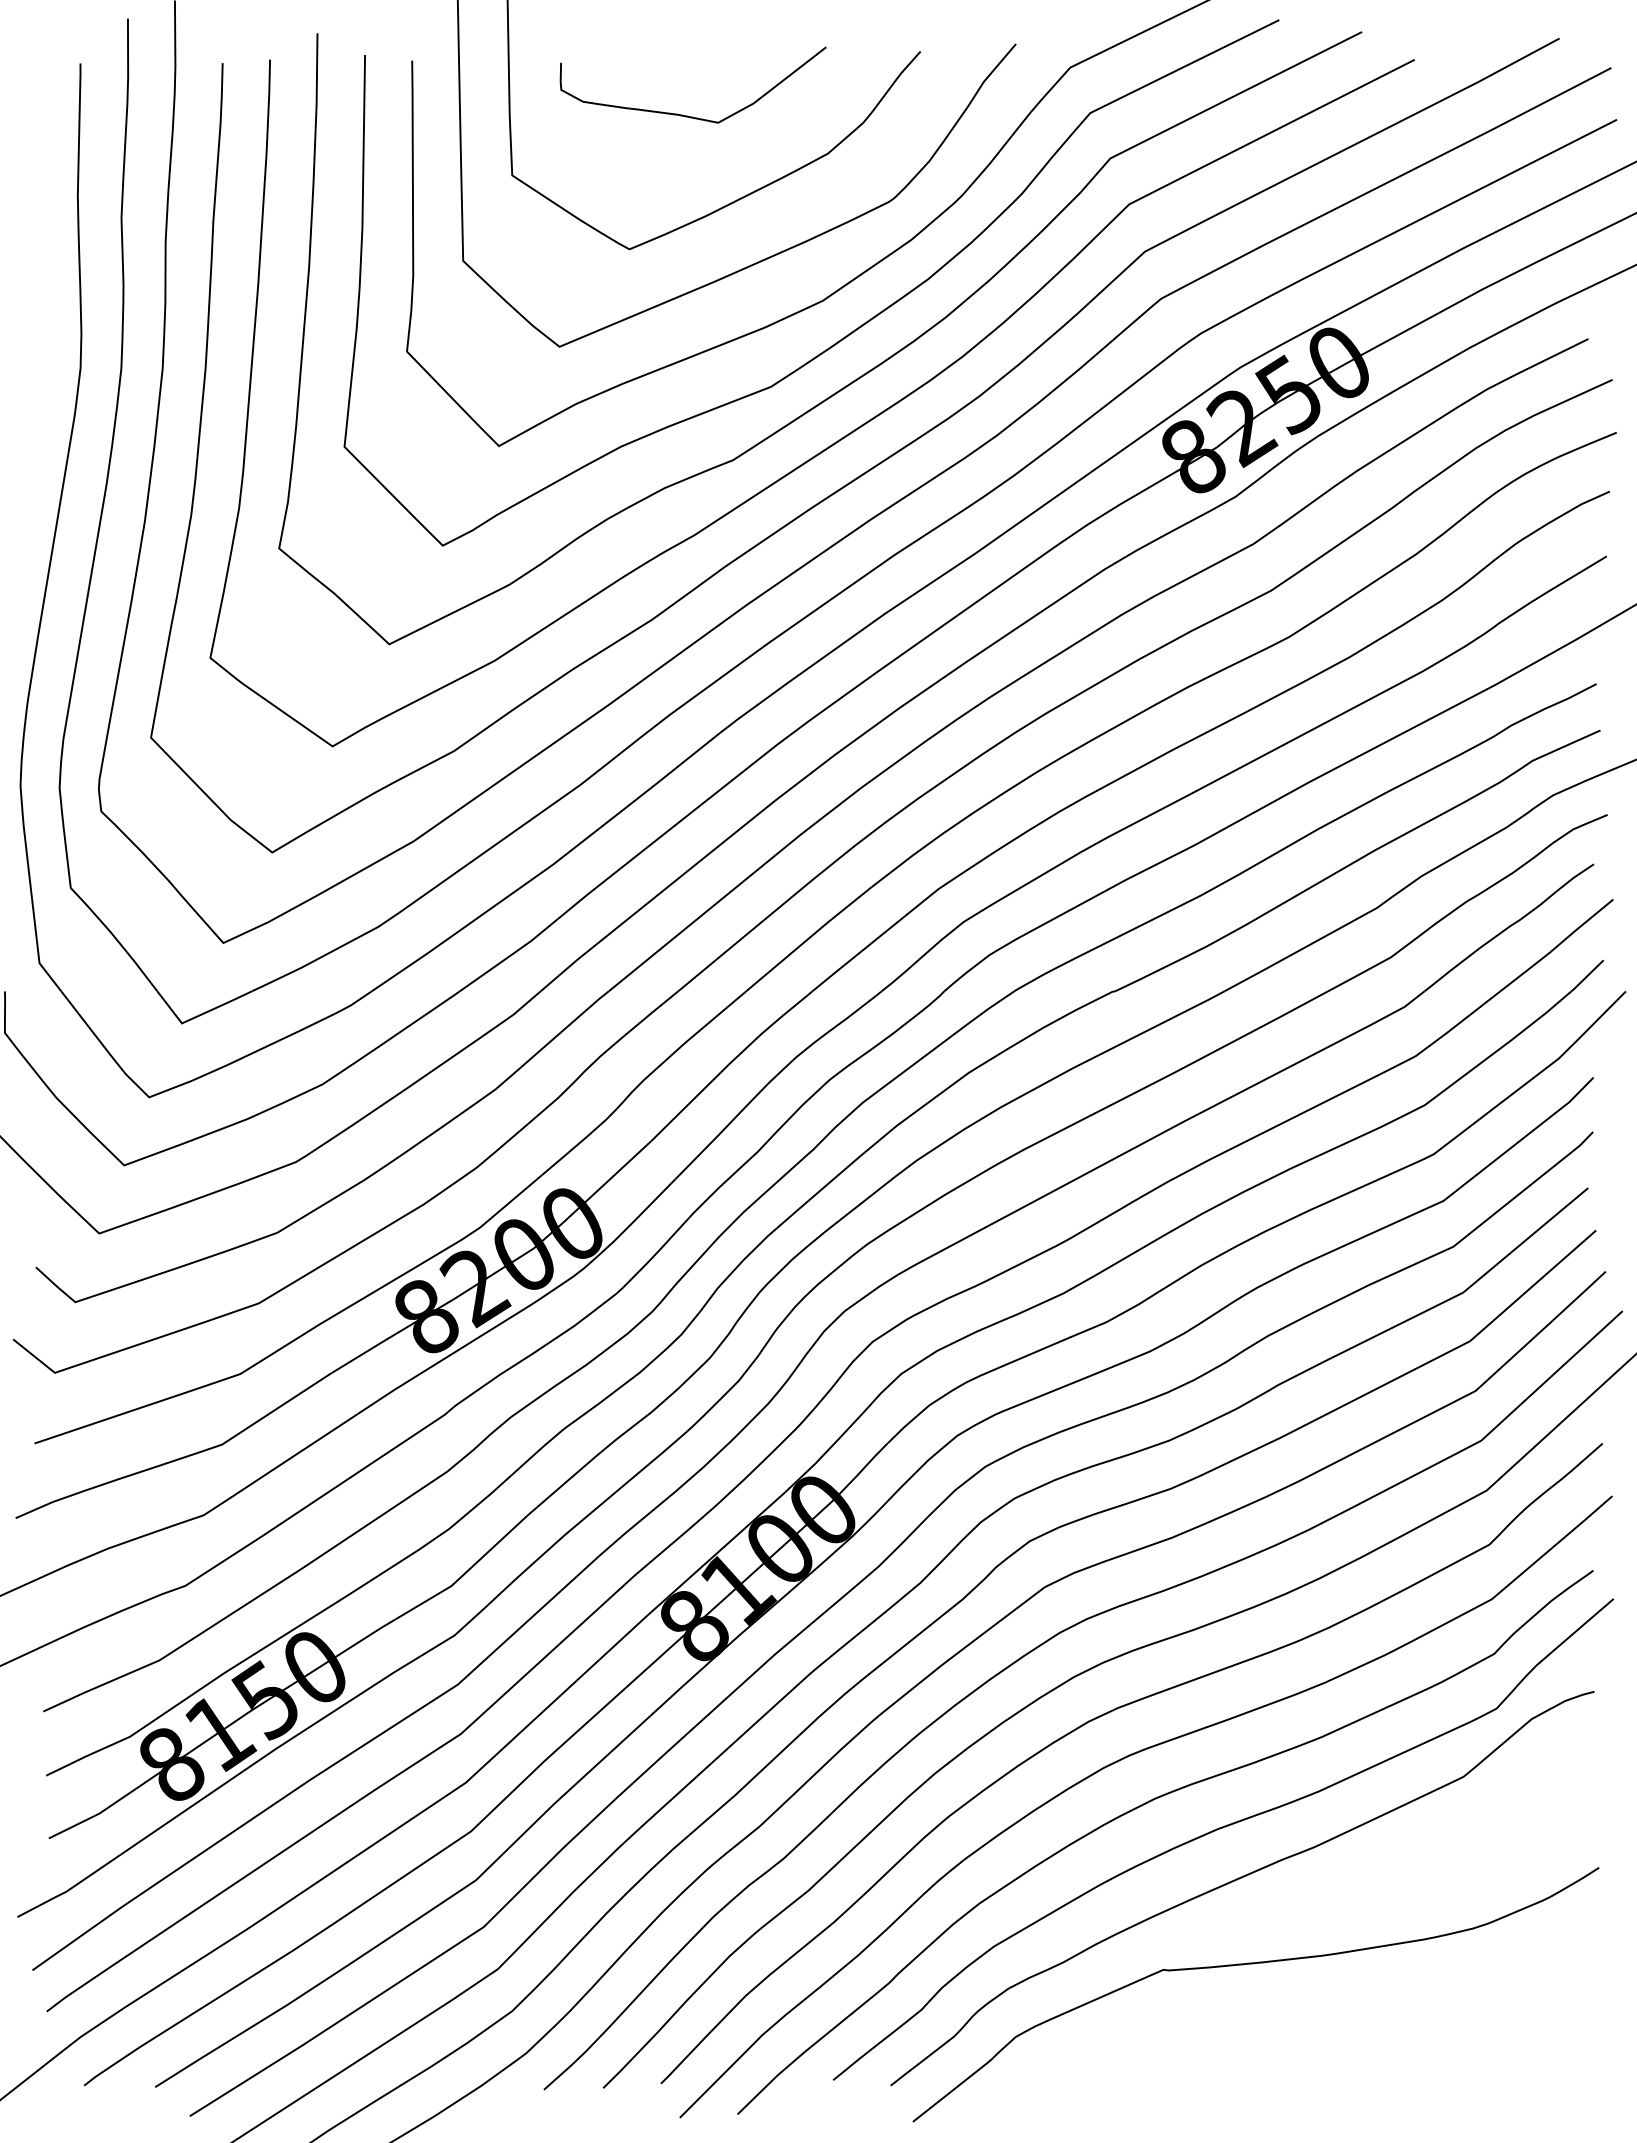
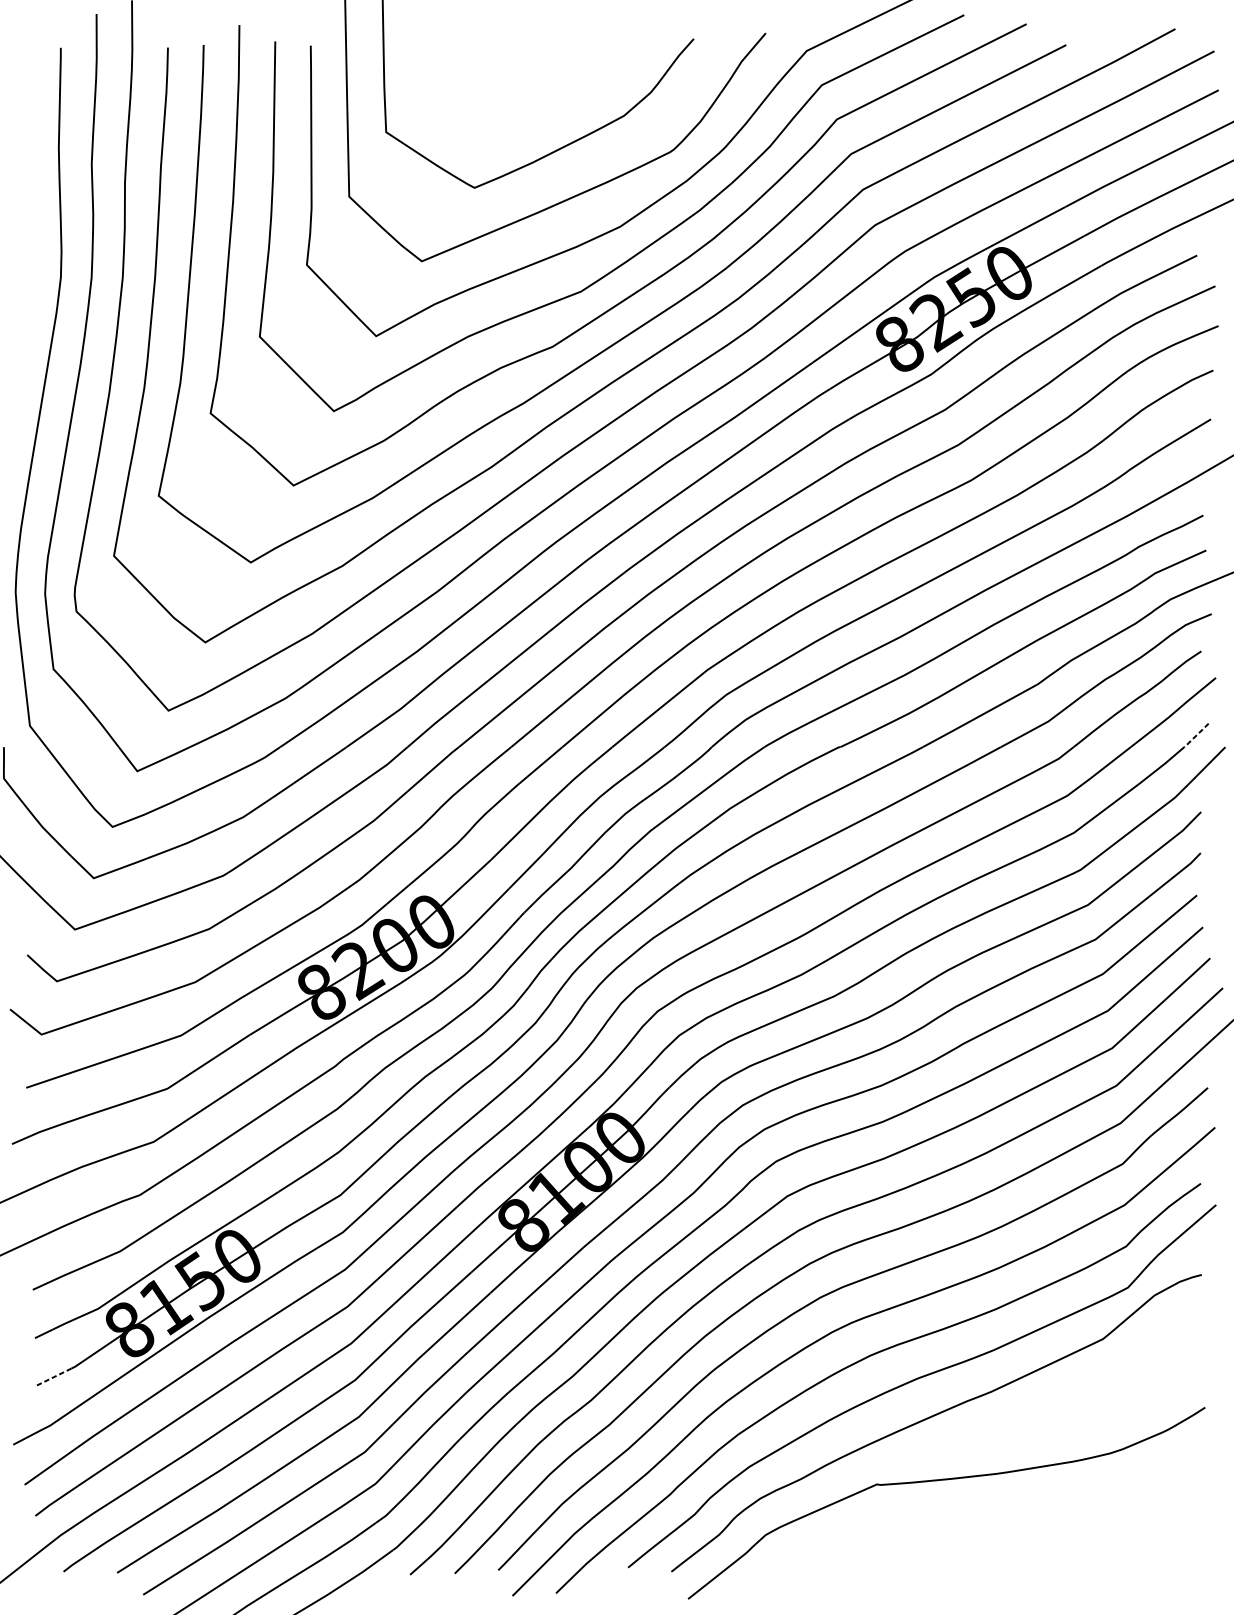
curve: (687, 115) -> (518, 87), removed
line: (1586, 976) -> (1195, 735), solid -> dashed
line: (71, 1827) -> (54, 1377), solid -> dashed

